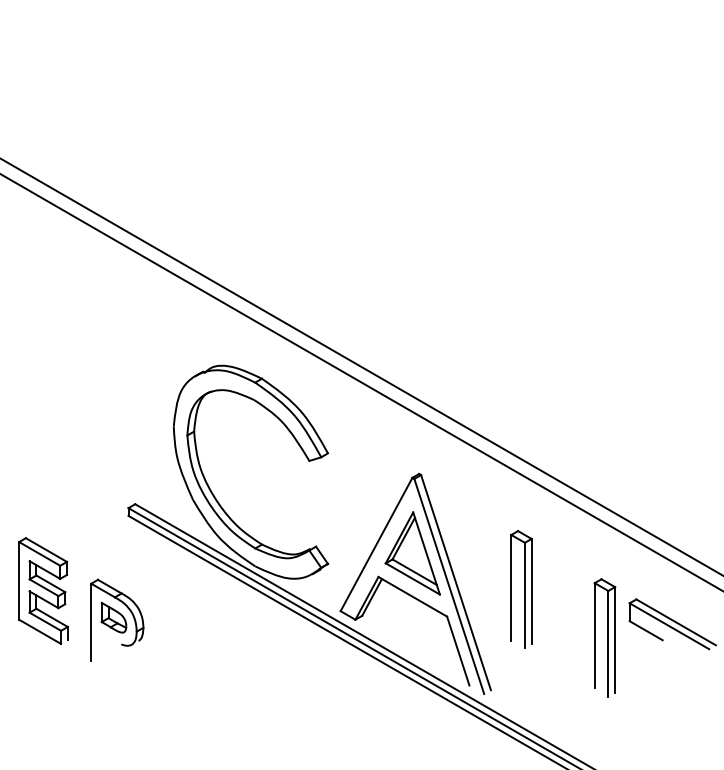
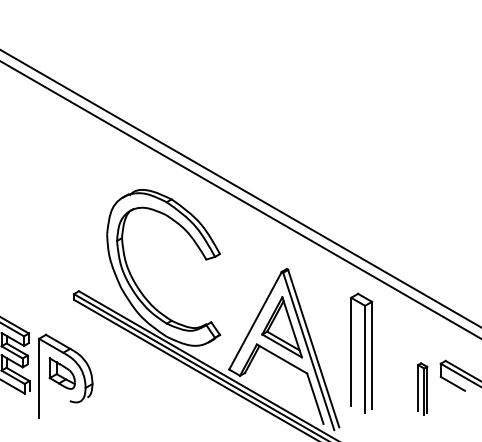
part: (521, 589) -> (361, 353), size x1.4
part: (117, 619) -> (65, 375), size x1.4
part: (604, 637) -> (422, 388), size x0.6

